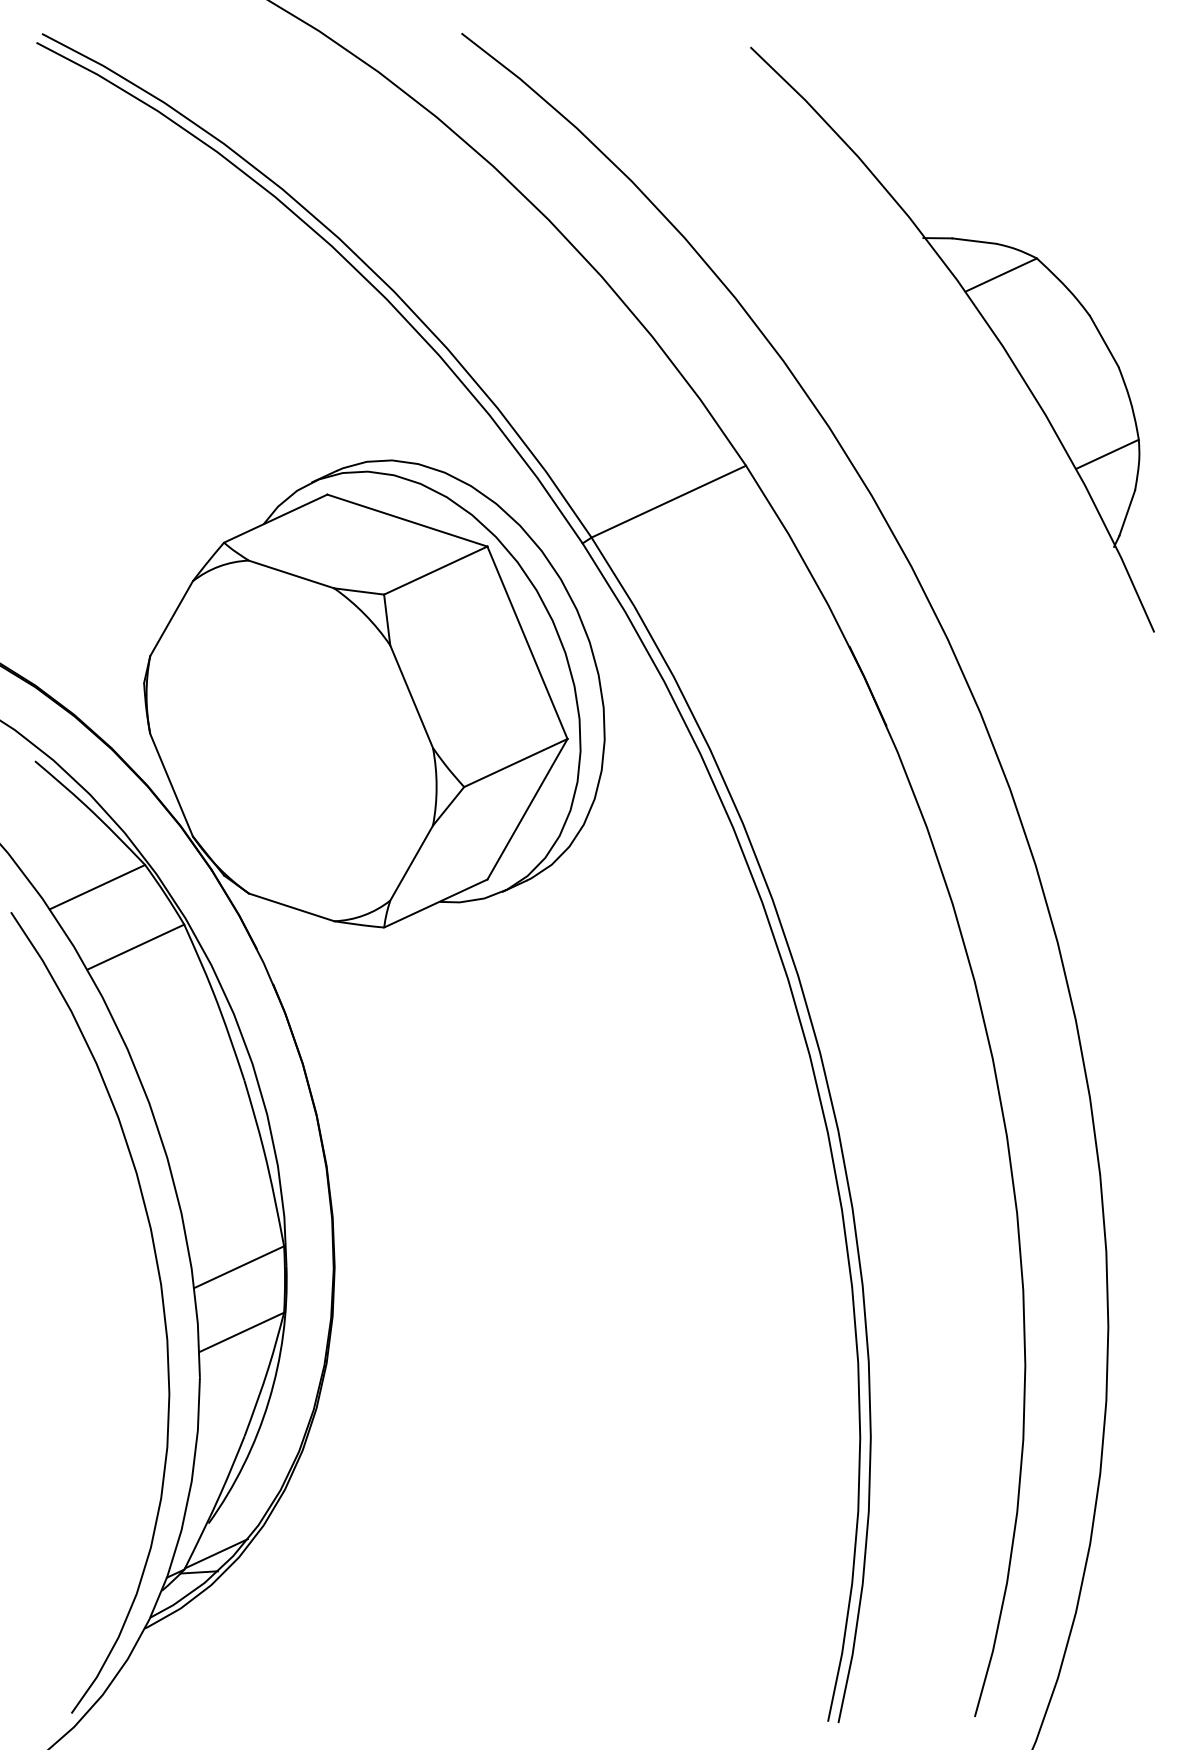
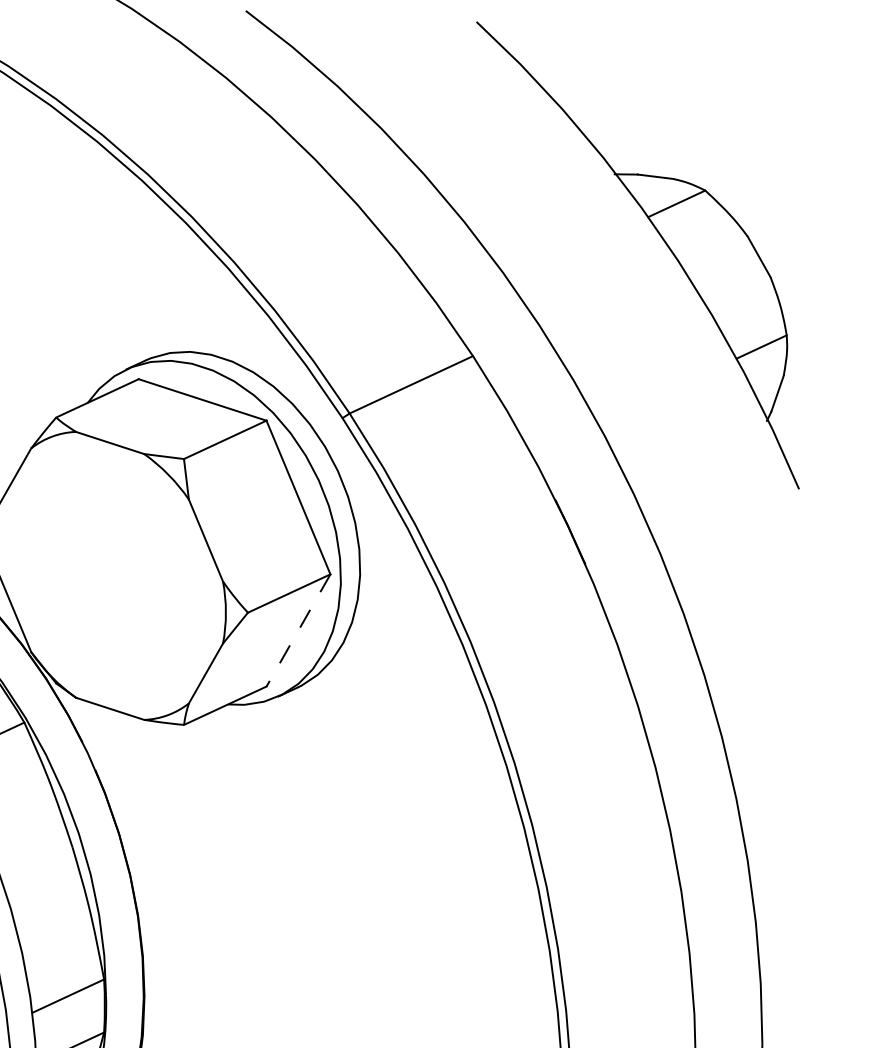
line: (527, 809) -> (298, 630), solid -> dashed

